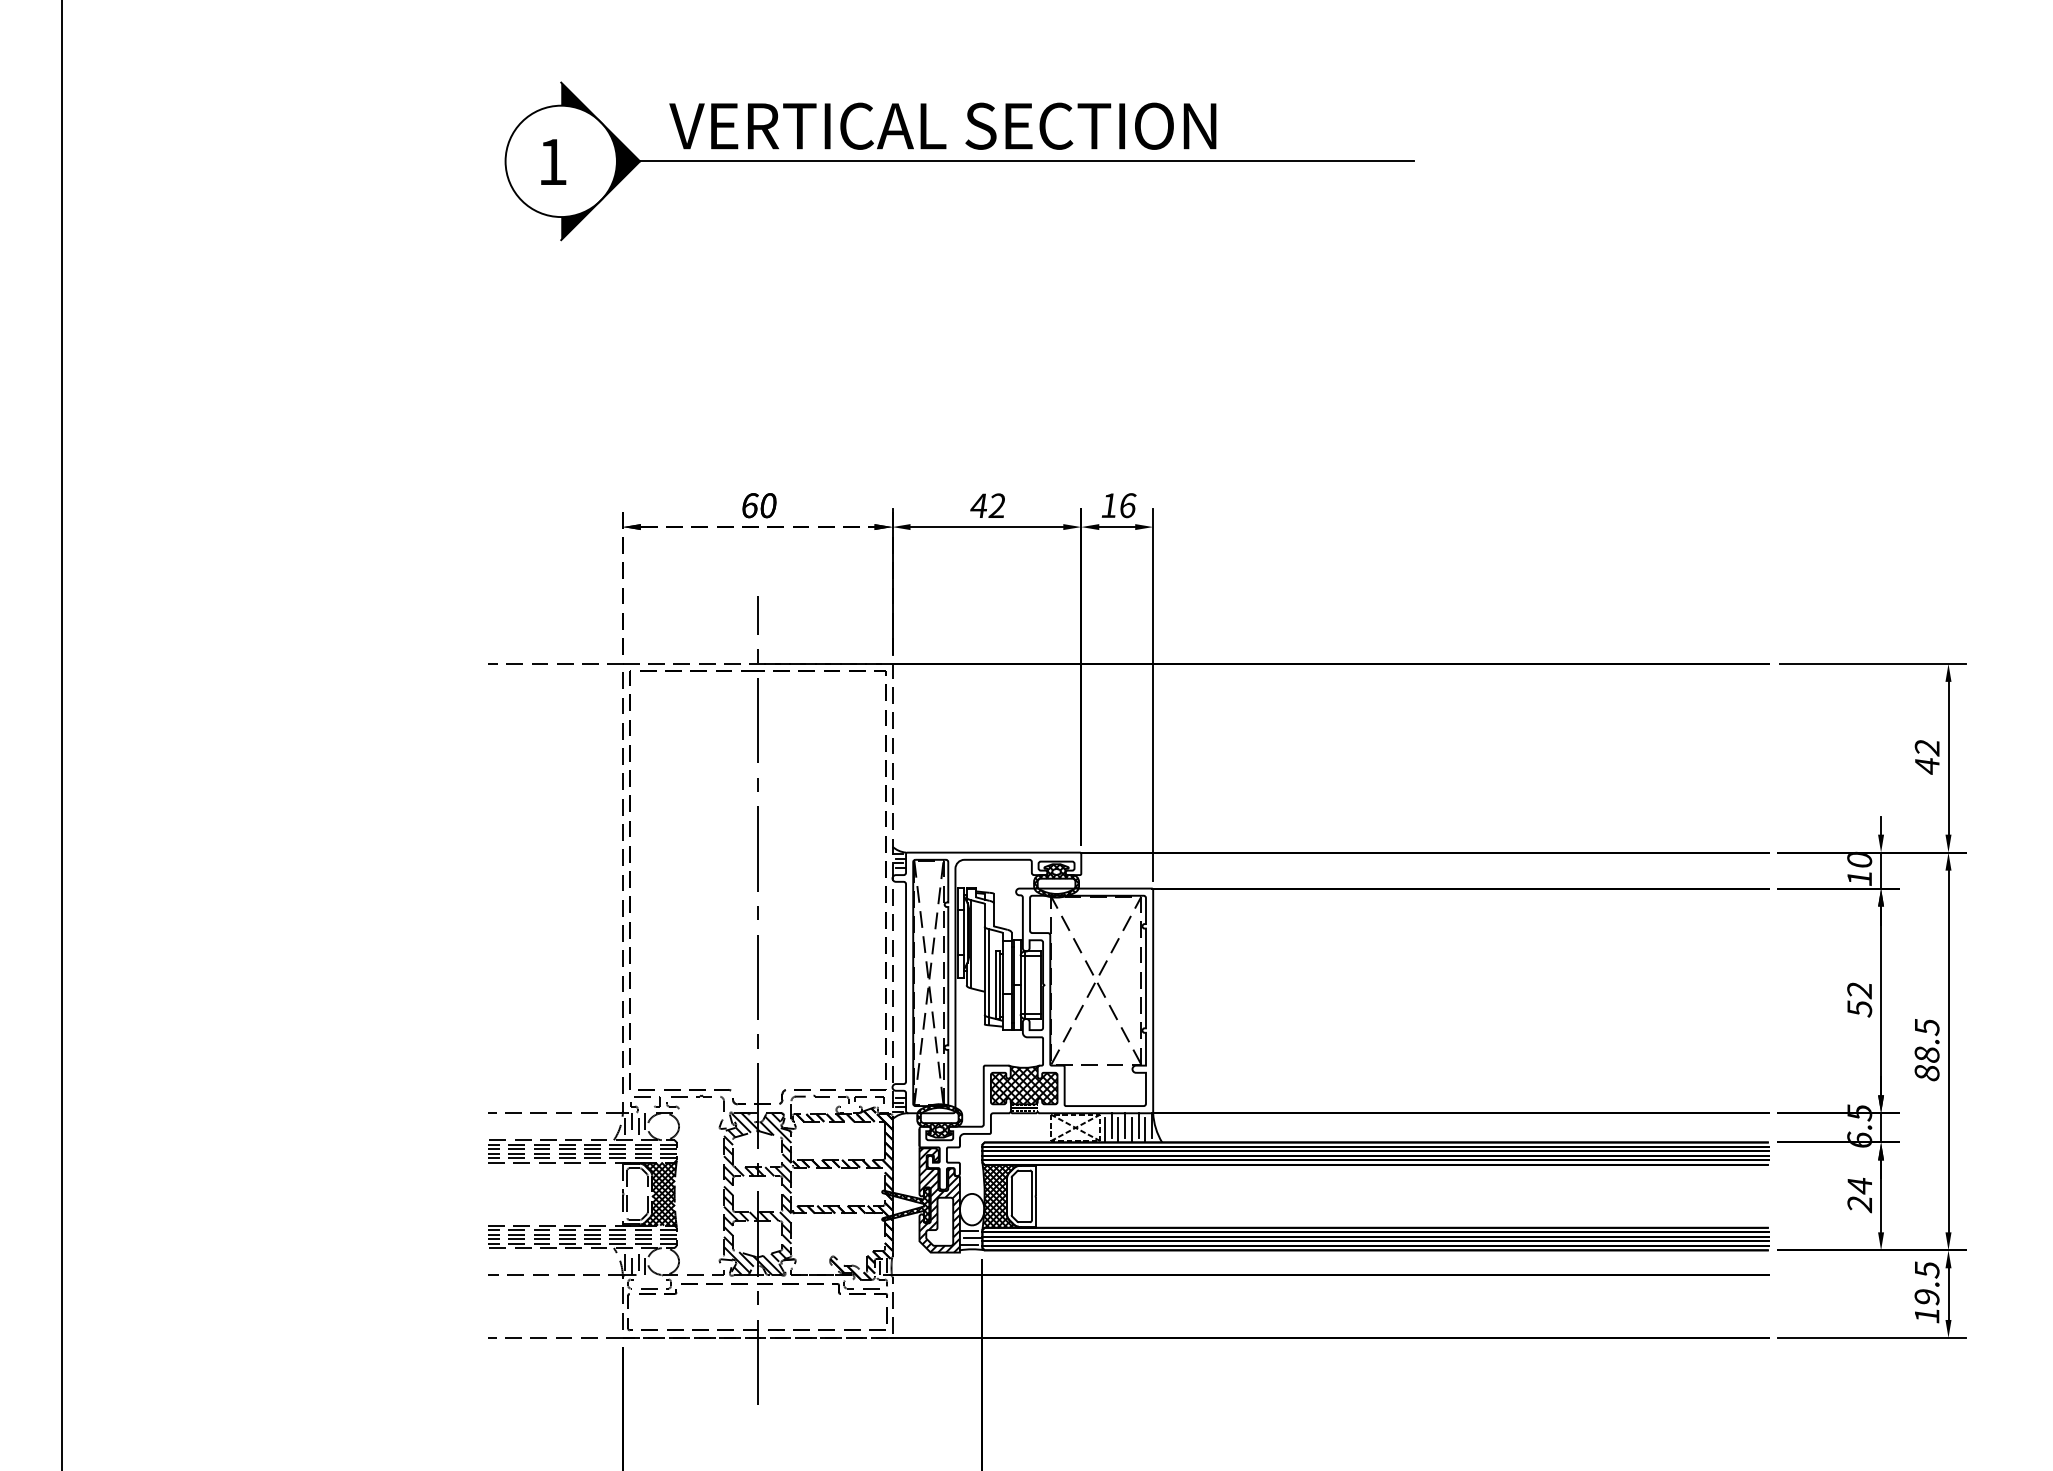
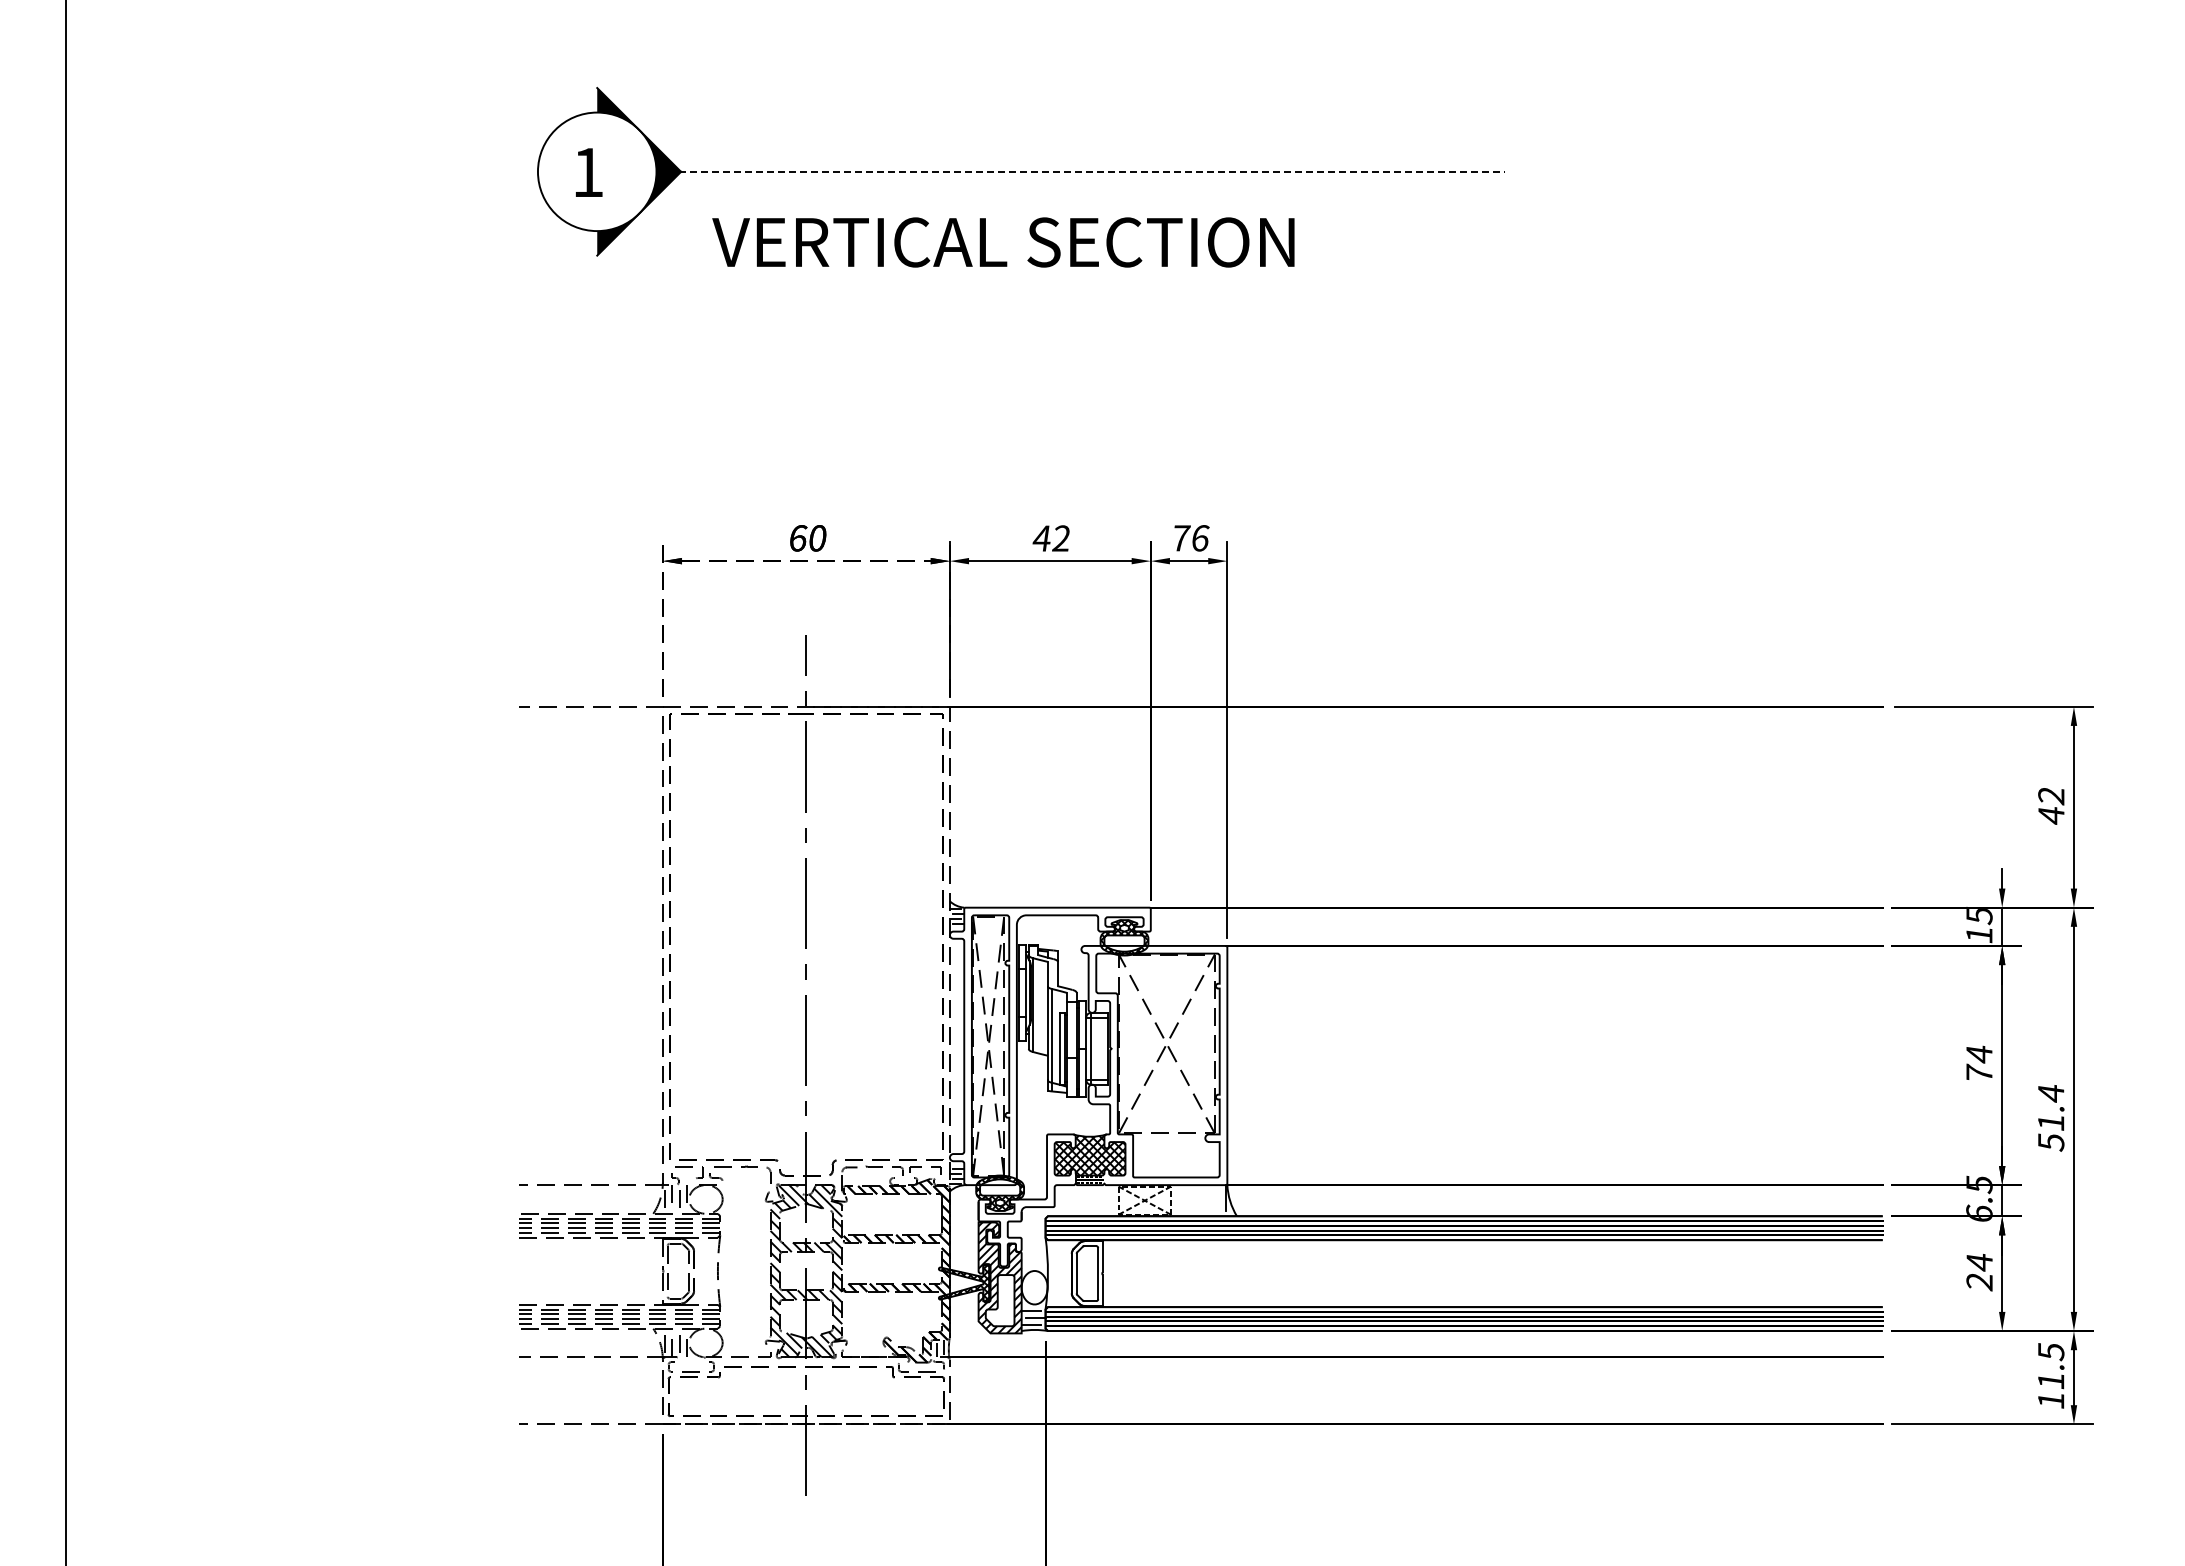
text: (942, 126) -> (1003, 242), moved
line: (1016, 161) -> (1081, 171), solid -> dashed
text: (1110, 505) -> (1181, 538), 16 -> 76
text: (1859, 859) -> (1979, 915), 10 -> 15
text: (1859, 999) -> (1979, 1064), 52 -> 74
text: (1927, 1049) -> (2051, 1117), 88.5 -> 51.4
line: (1111, 1125) -> (1183, 1198), removed
line: (1125, 1125) -> (1197, 1198), removed
line: (1138, 1125) -> (1211, 1198), removed
line: (1104, 1129) -> (1175, 1202), removed
line: (1118, 1129) -> (1190, 1202), removed
line: (1131, 1129) -> (1204, 1202), removed
line: (1144, 1129) -> (1218, 1202), removed
hatch: (659, 1193) -> (701, 1270), removed
hatch: (1000, 1195) -> (1064, 1272), removed
text: (1926, 1296) -> (2050, 1380), 19.5 -> 11.5

